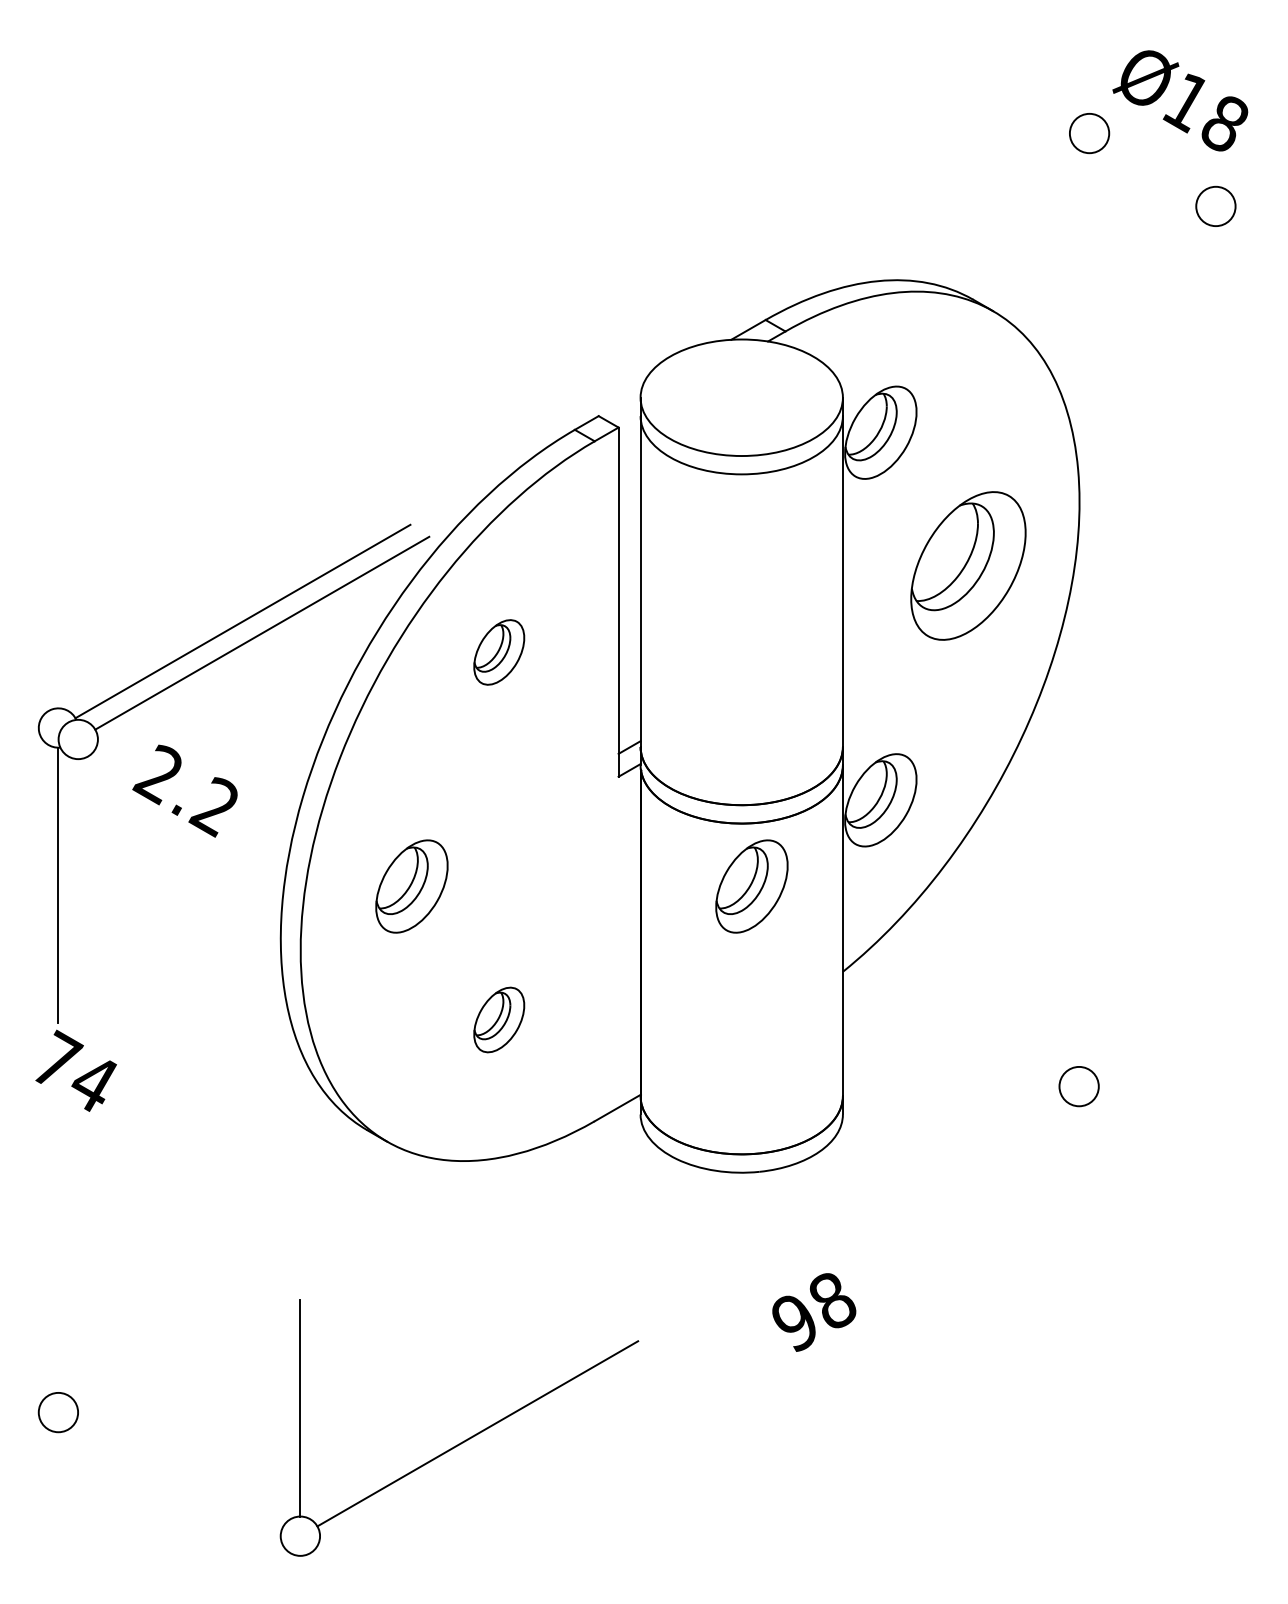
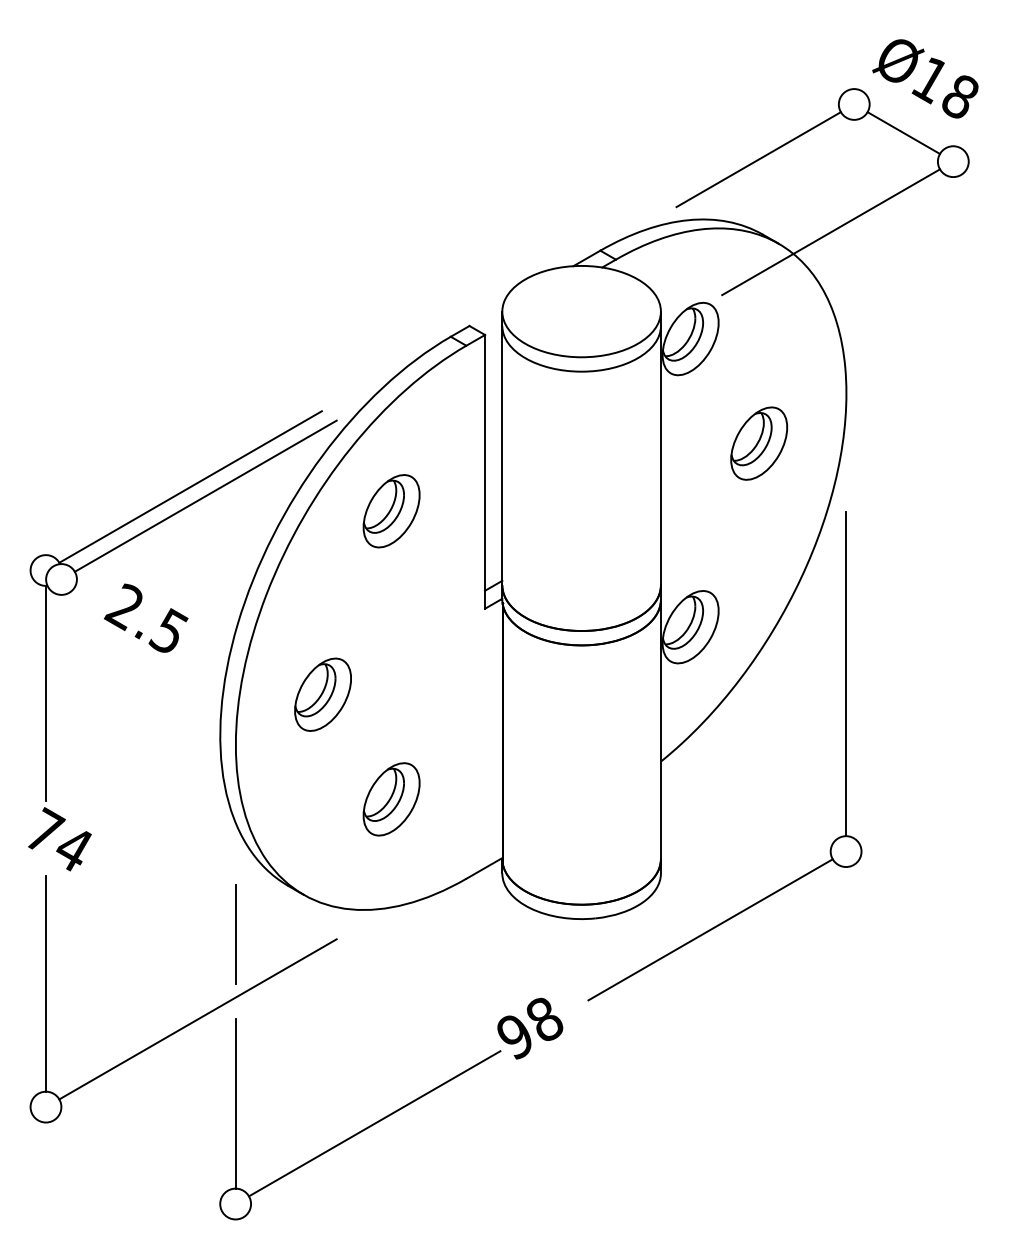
line: (1152, 169) -> (903, 132), added
line: (967, 203) -> (758, 159), added
line: (1059, 296) -> (830, 232), added
part: (967, 566) -> (758, 443), size x0.62
part: (498, 652) -> (390, 511), size x1.43
text: (214, 806) -> (168, 632), 2.2 -> 2.5
line: (1079, 859) -> (846, 673), added
part: (751, 886) -> (589, 694), removed
part: (498, 1019) -> (390, 798), size x1.43
line: (906, 1186) -> (710, 929), added
line: (300, 1191) -> (235, 933), added
line: (58, 1254) -> (46, 983), added
line: (252, 1300) -> (198, 1019), added
text: (814, 1312) -> (530, 1028), moved

